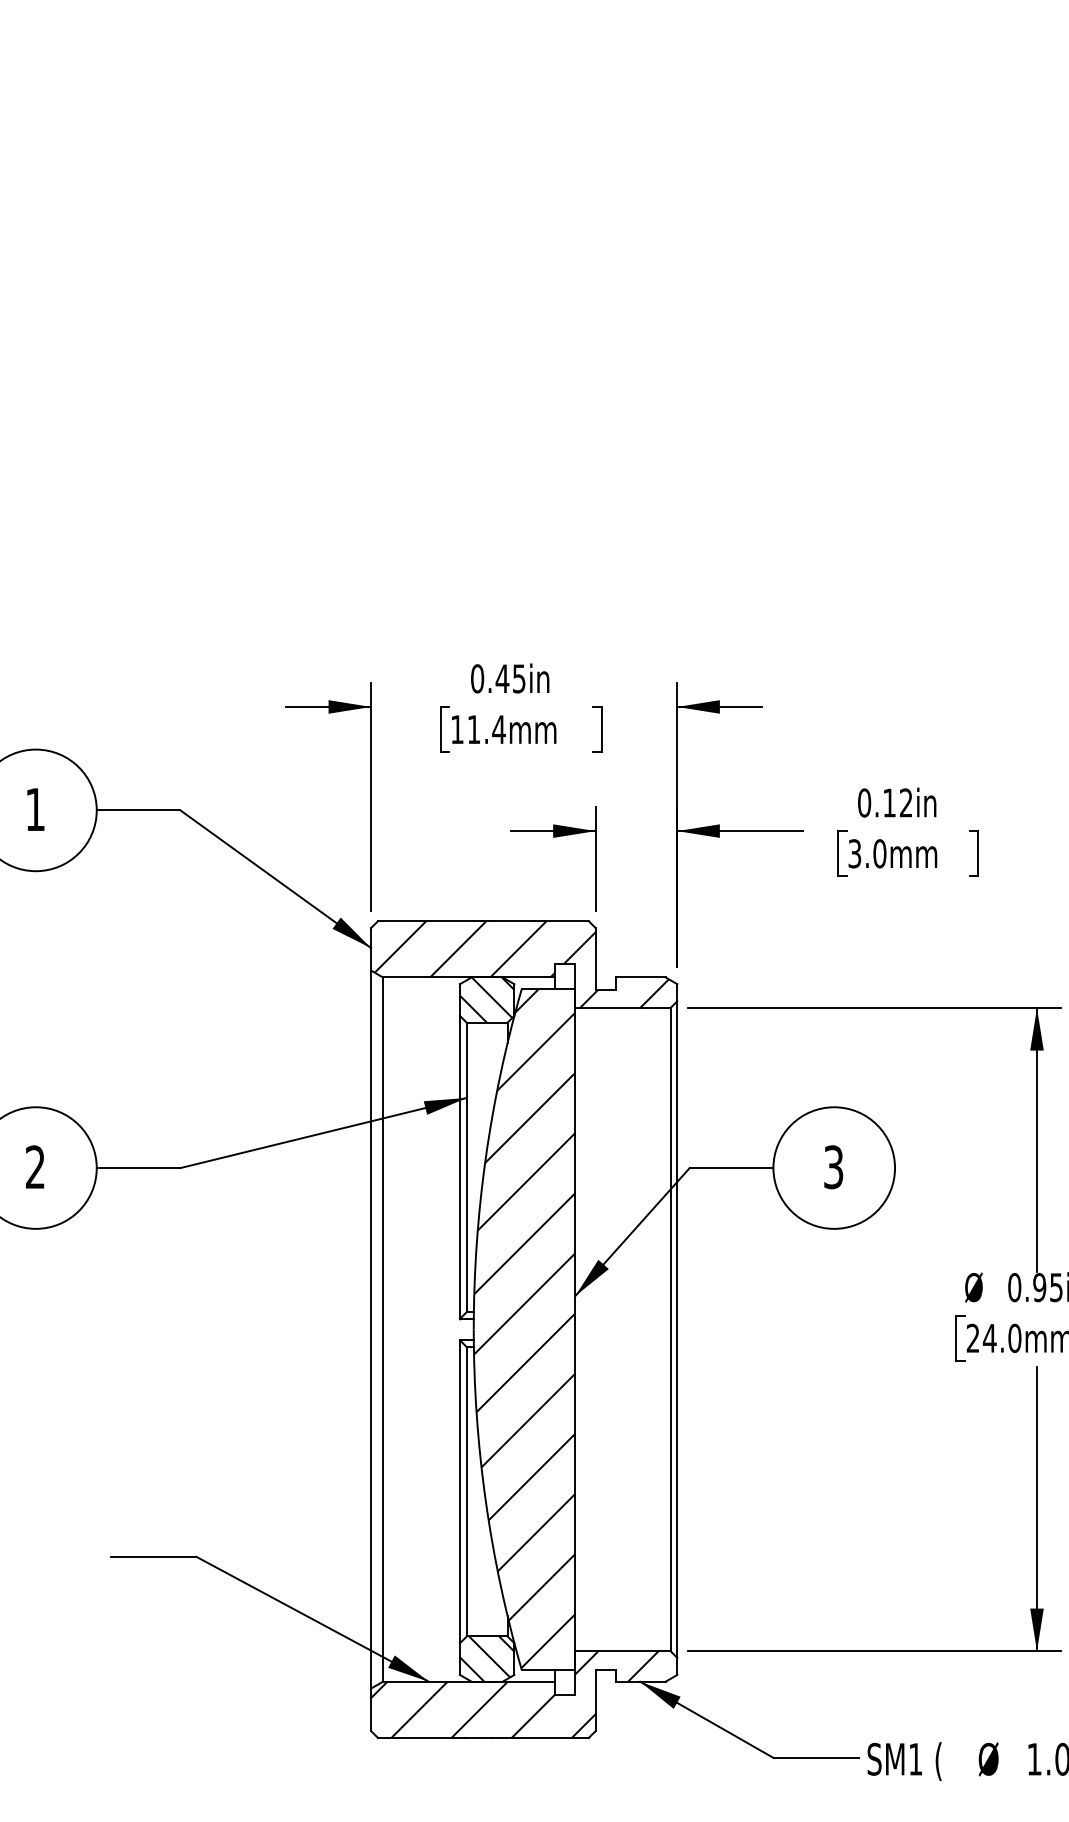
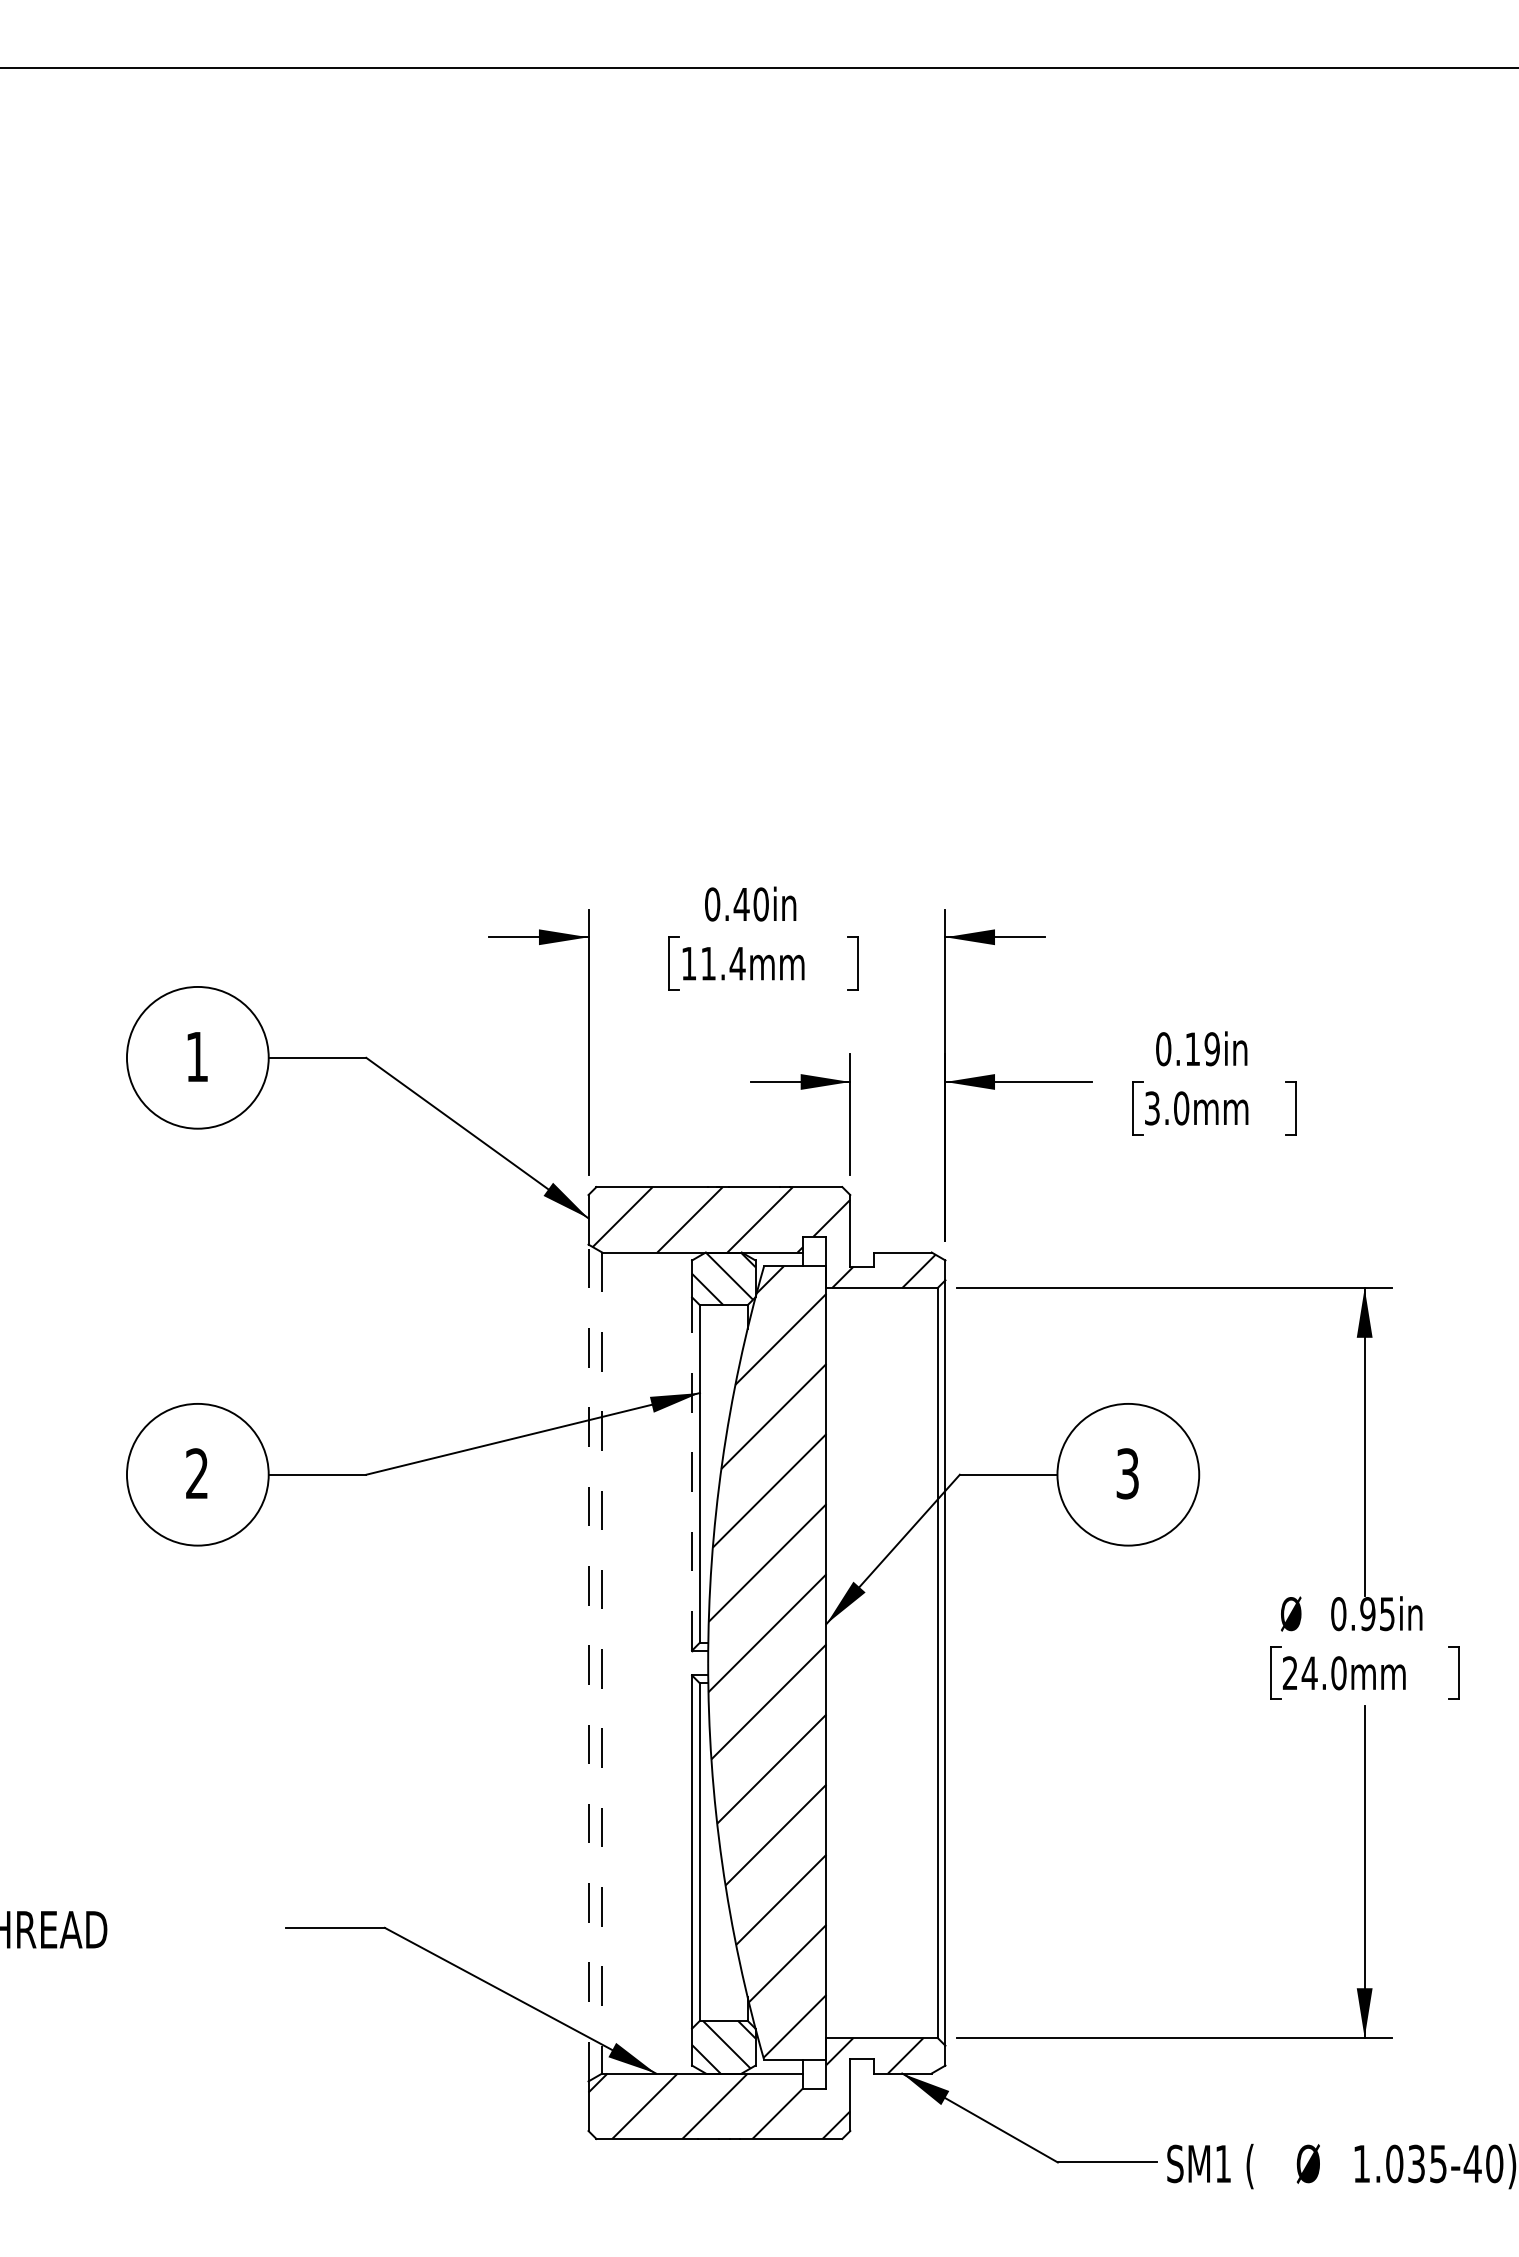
text: (518, 678) -> (760, 904), 0.45in -> 0.40in
text: (905, 803) -> (1211, 1049), 0.12in -> 0.19in
line: (460, 1167) -> (692, 1474), solid -> dashed
line: (371, 1329) -> (588, 1662), solid -> dashed
line: (383, 1329) -> (602, 1663), solid -> dashed

